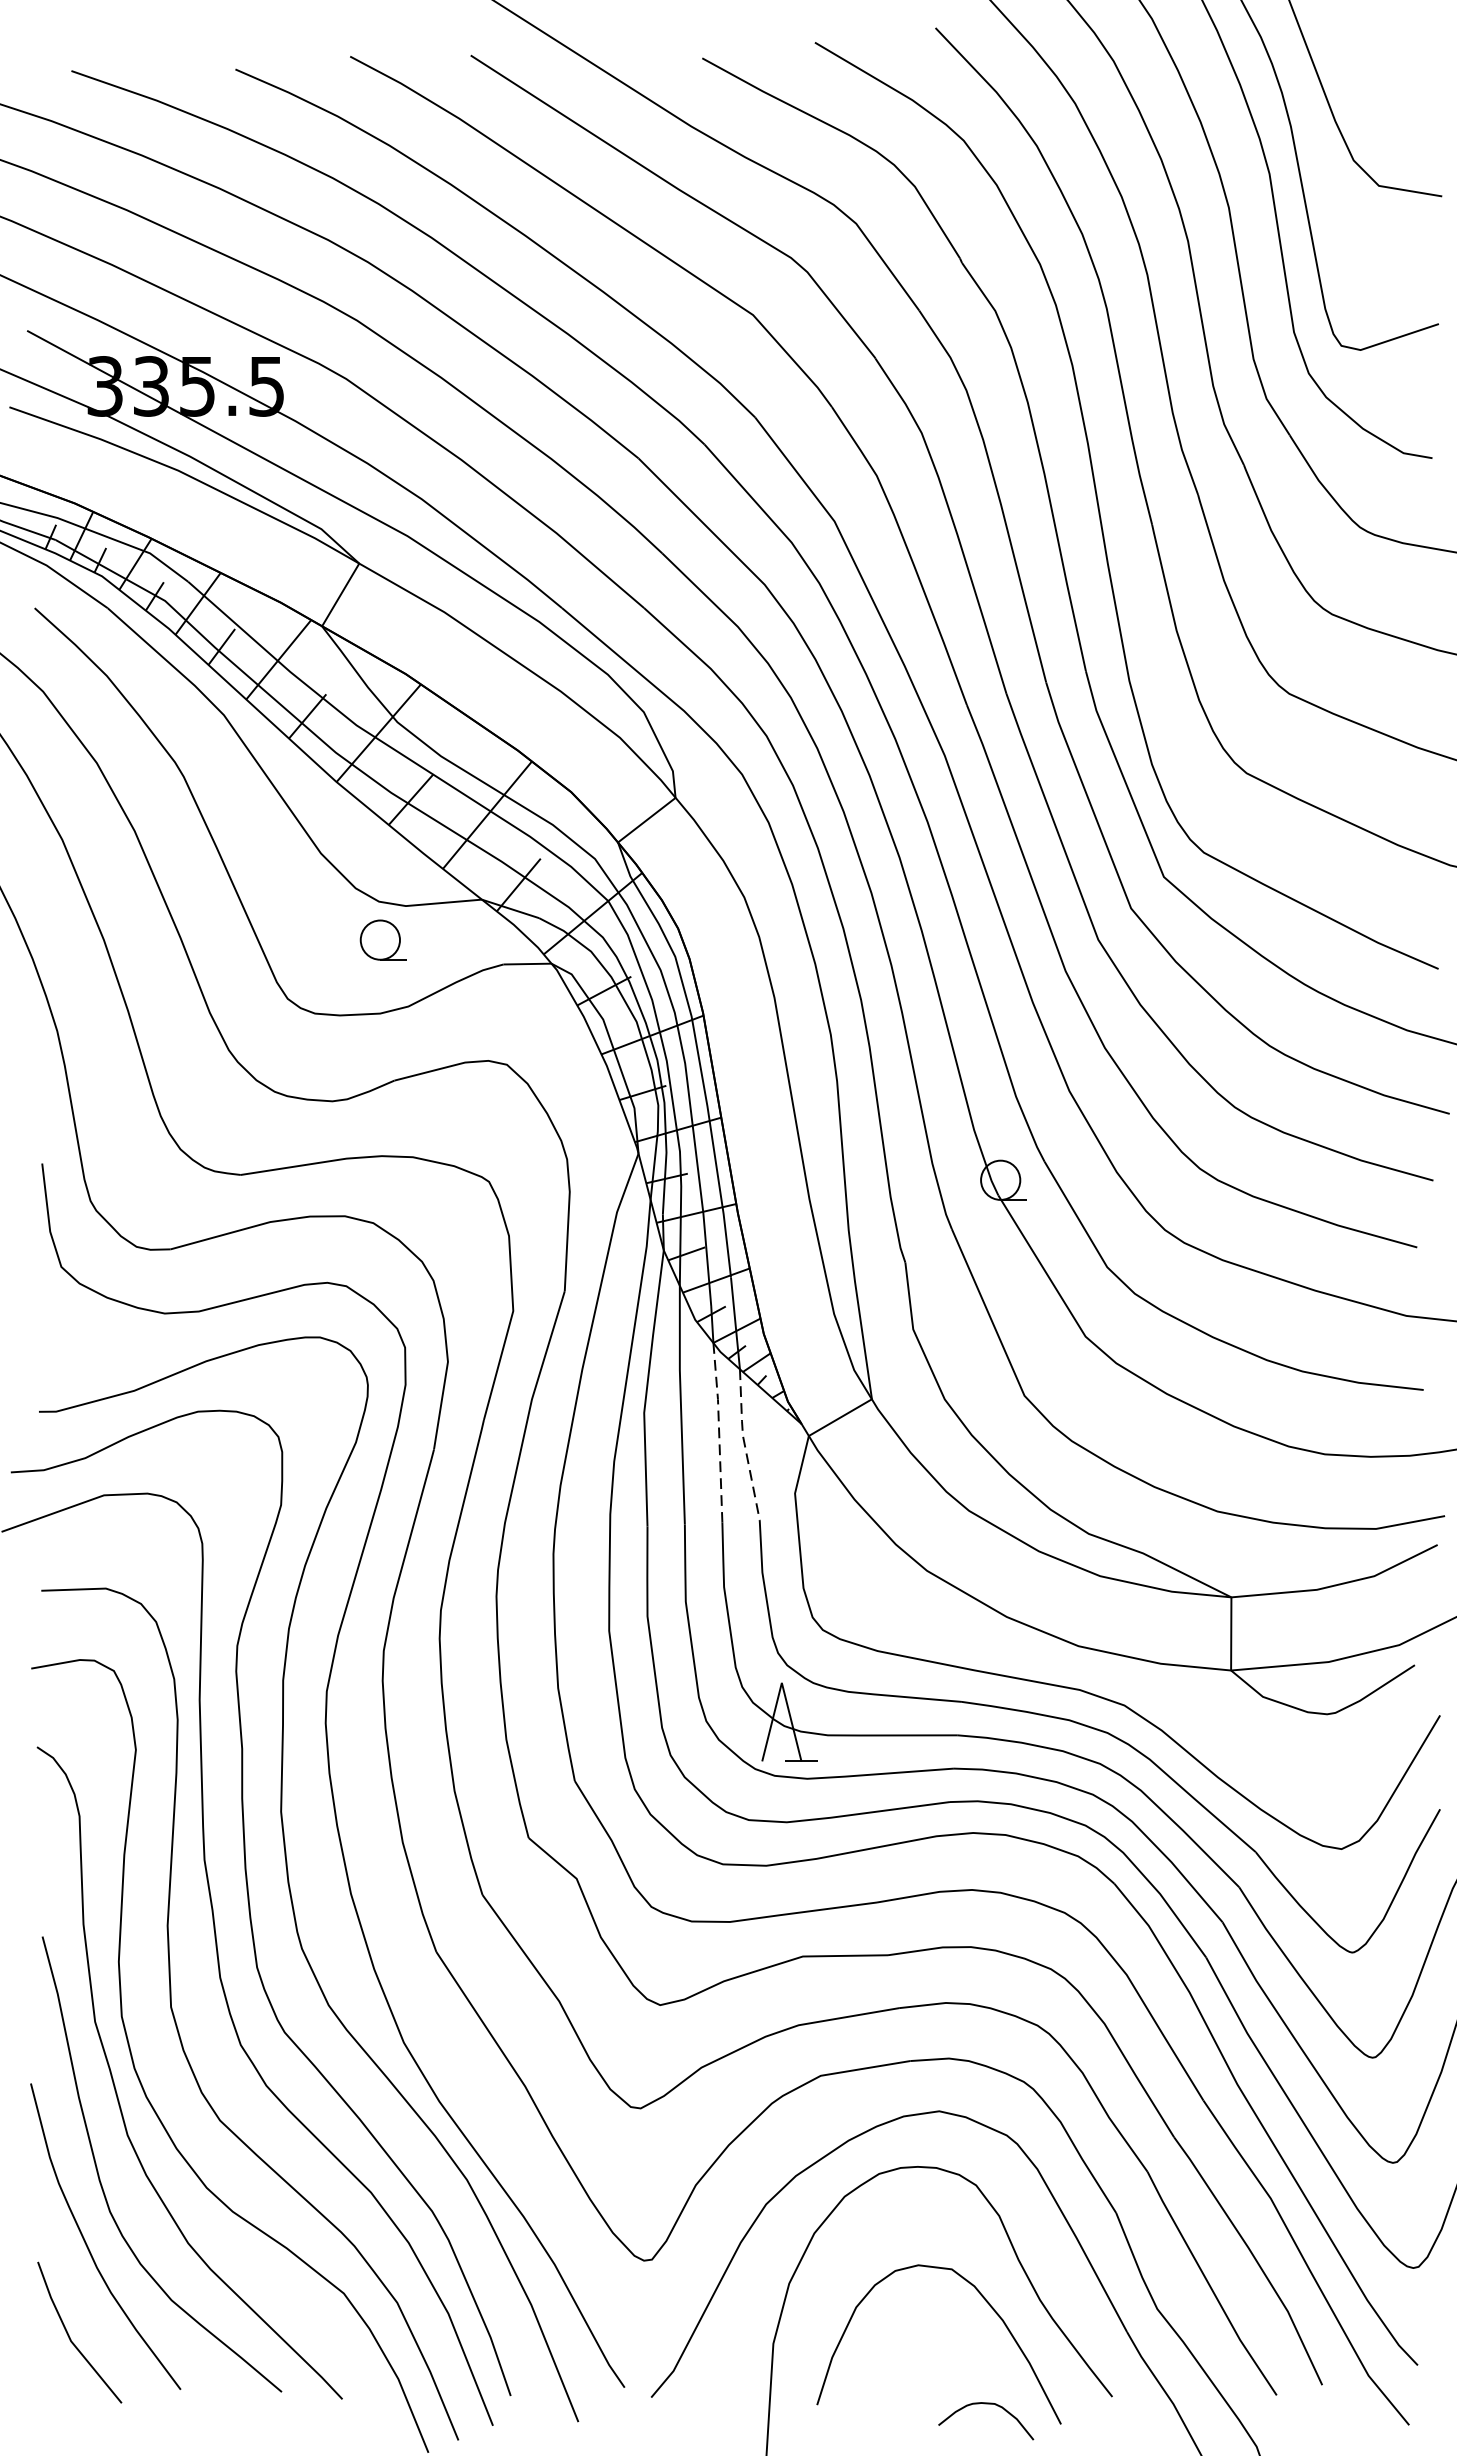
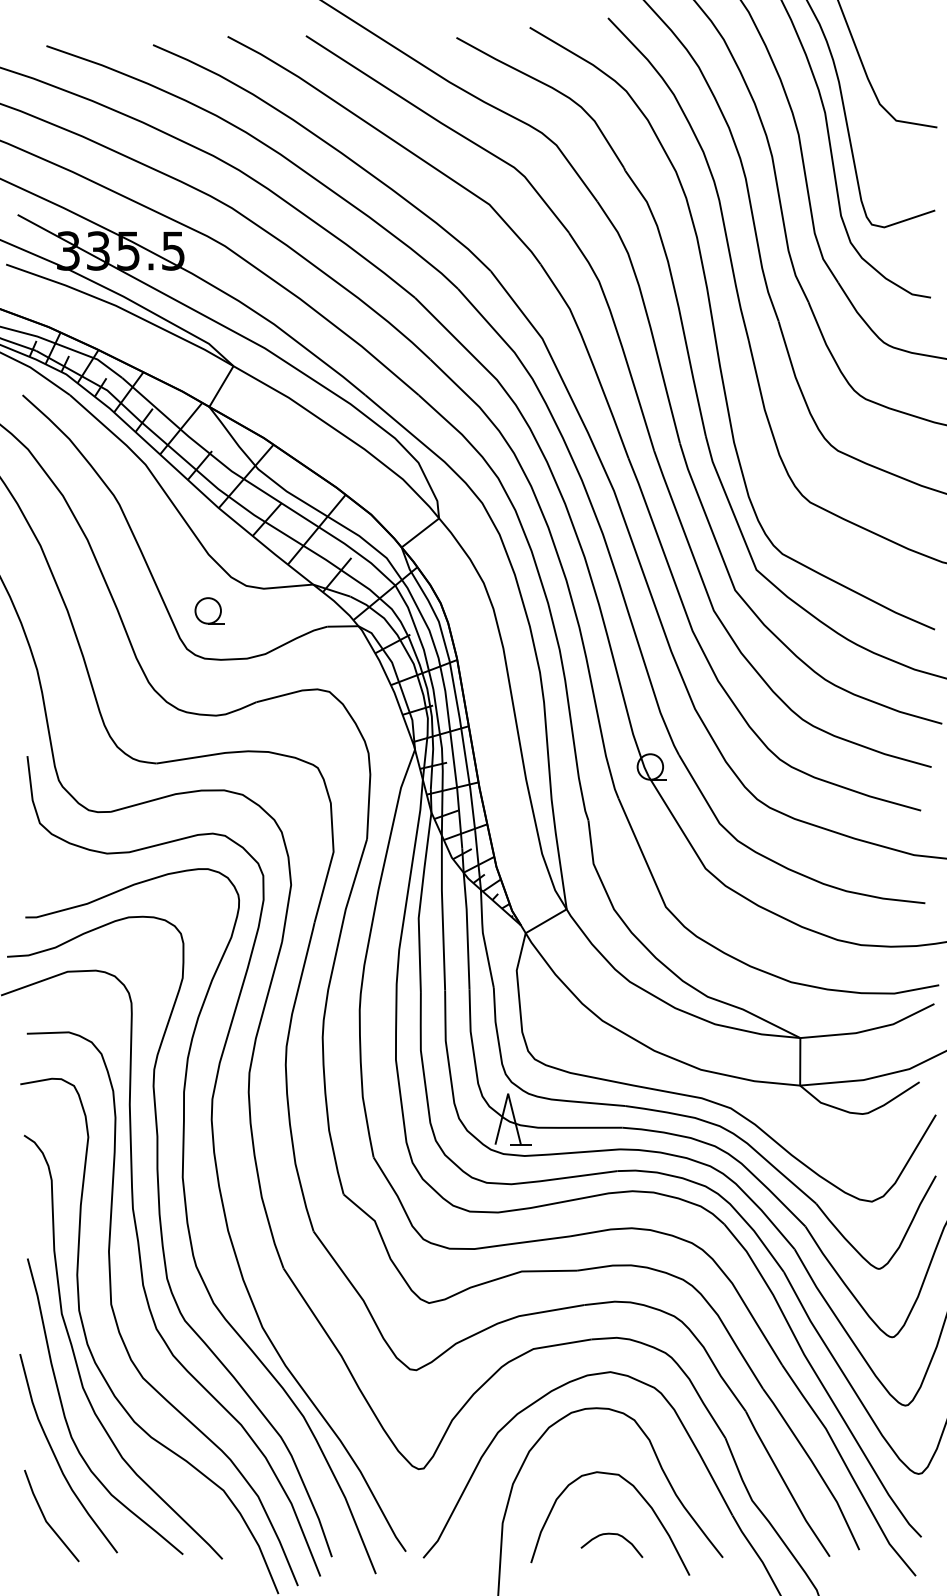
part: (382, 939) -> (209, 610), moved
line: (719, 1431) -> (467, 930), dashed -> solid
line: (743, 1442) -> (483, 937), dashed -> solid
curve: (985, 2404) -> (611, 1534), moved

